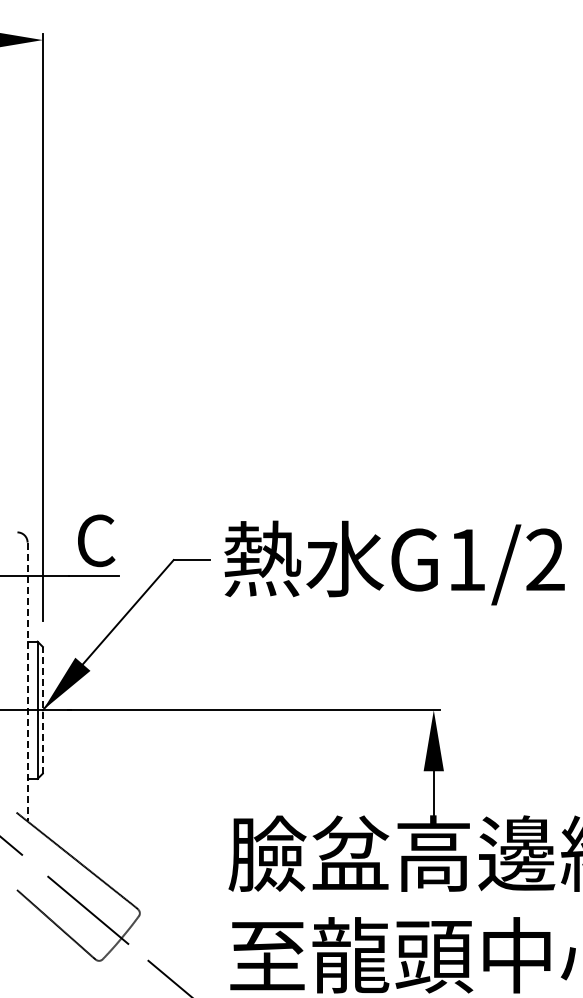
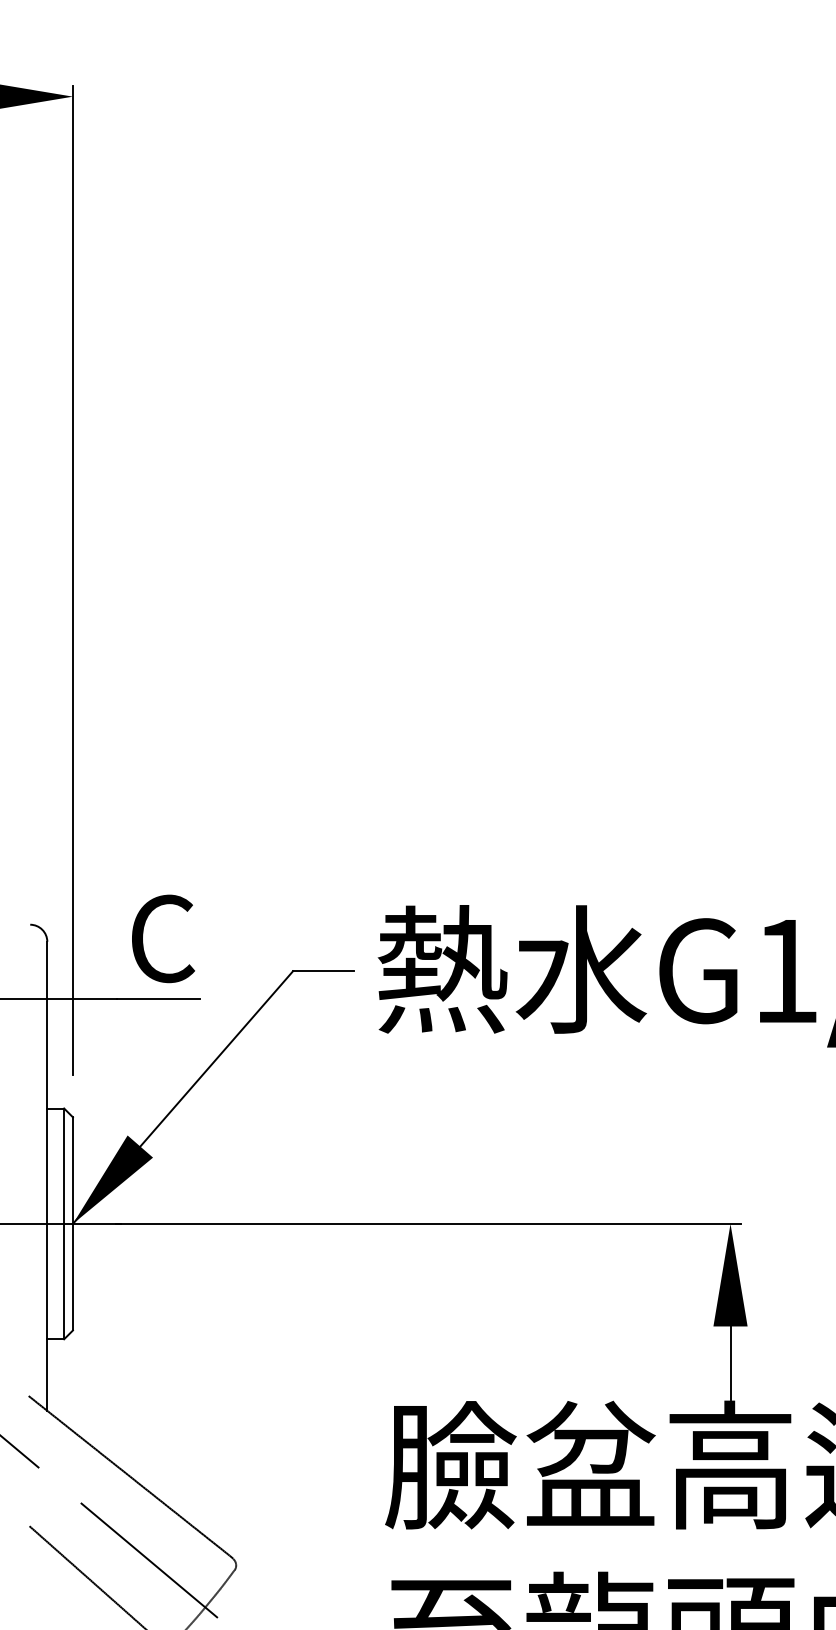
line: (27, 682) -> (47, 1177), dashed -> solid
line: (42, 709) -> (72, 1222), dashed -> solid

